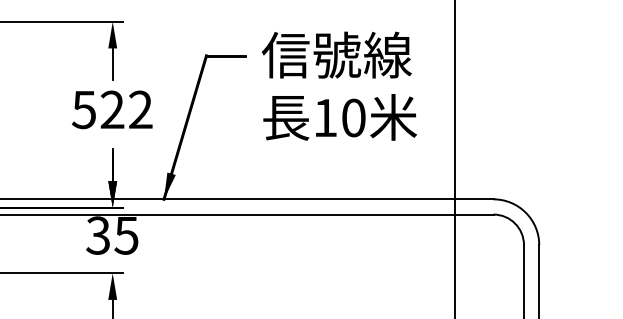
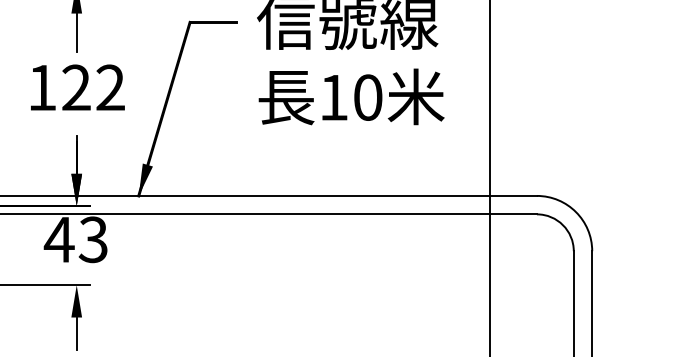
text: (83, 110) -> (41, 88), 522 -> 122
text: (111, 235) -> (75, 239), 35 -> 43

